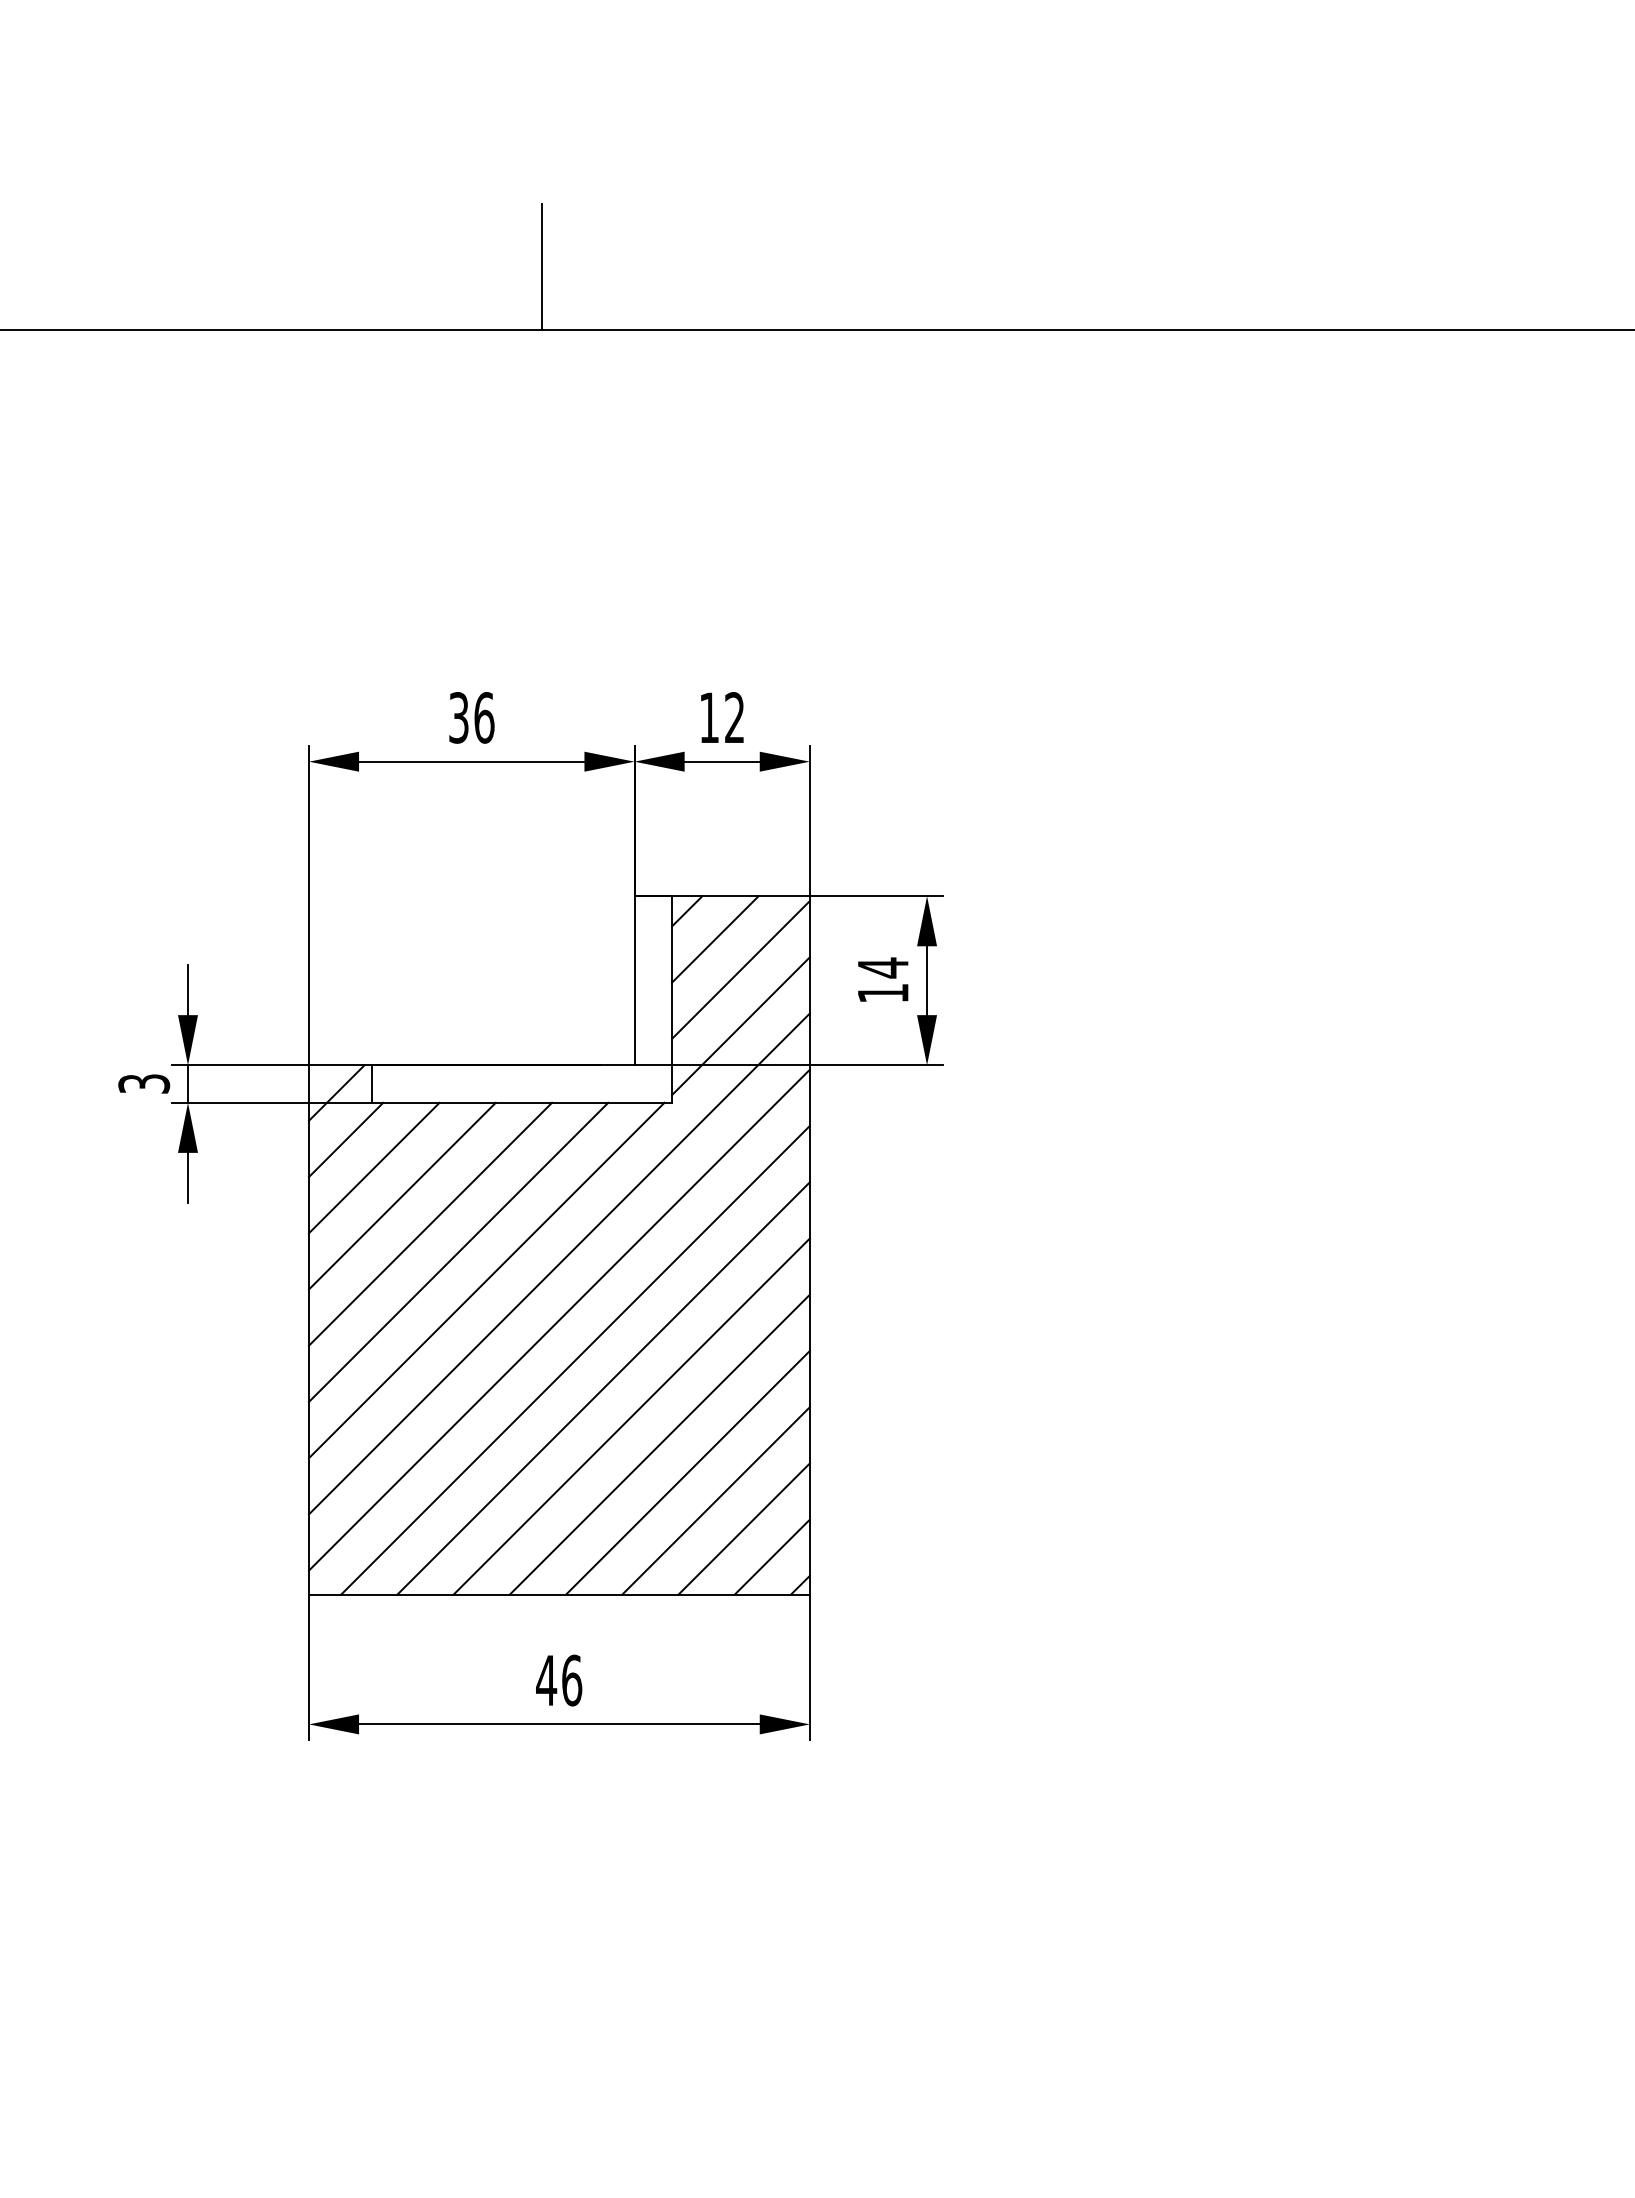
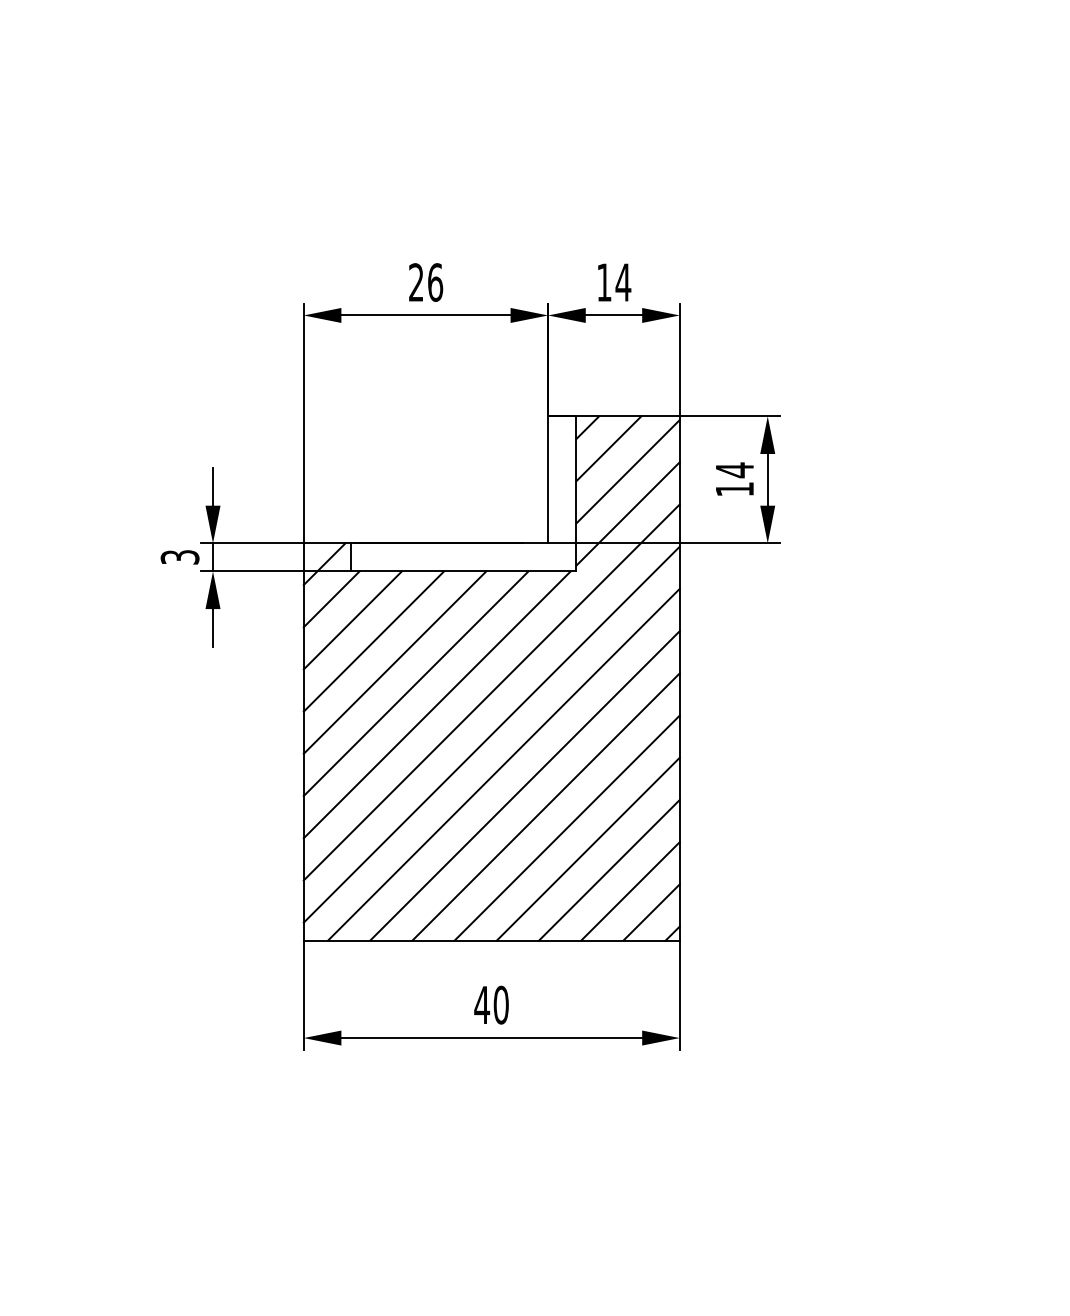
text: (458, 717) -> (416, 282), 36 -> 26
text: (734, 717) -> (623, 282), 12 -> 14
text: (572, 1680) -> (501, 1005), 46 -> 40

